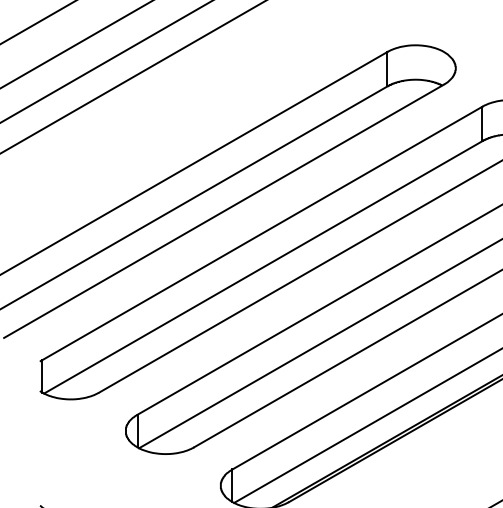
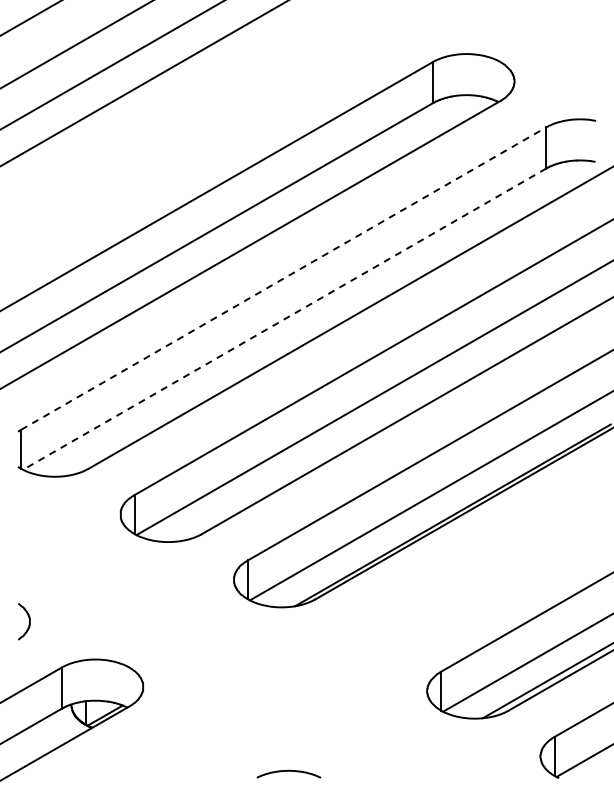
line: (263, 233) -> (284, 278), solid -> dashed
line: (263, 267) -> (284, 319), solid -> dashed

